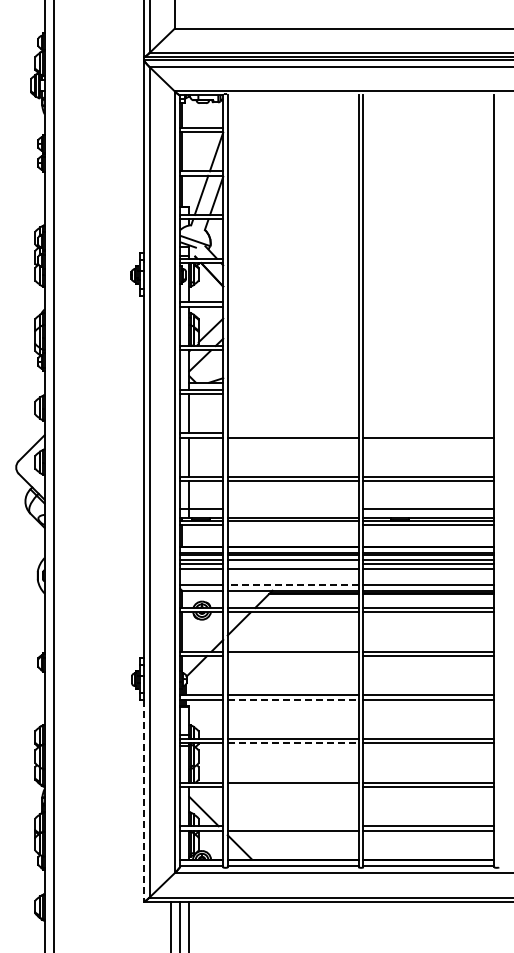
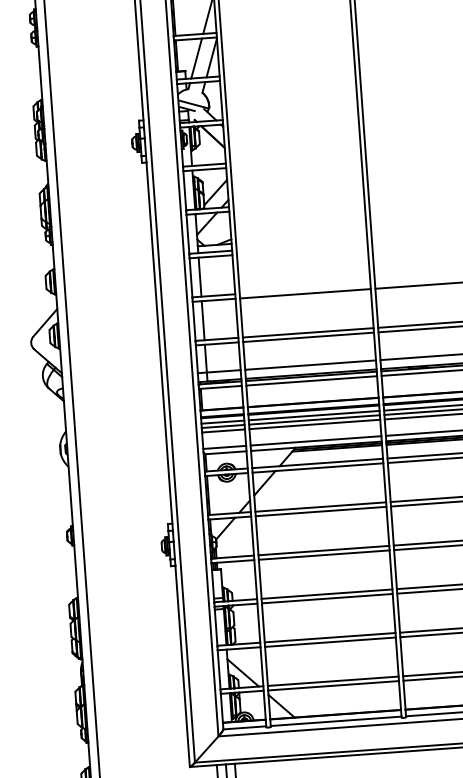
line: (292, 509) -> (309, 365), added
line: (292, 525) -> (310, 381), added
line: (292, 564) -> (313, 420), added
line: (293, 585) -> (316, 441), dashed -> solid
line: (292, 656) -> (320, 511), added
line: (293, 699) -> (324, 554), dashed -> solid
line: (293, 743) -> (327, 598), dashed -> solid
line: (292, 787) -> (329, 642), added
line: (144, 800) -> (182, 666), dashed -> solid
line: (292, 826) -> (332, 681), added

